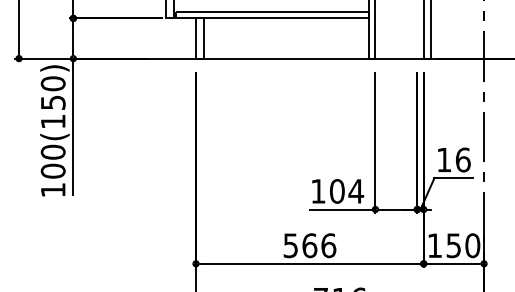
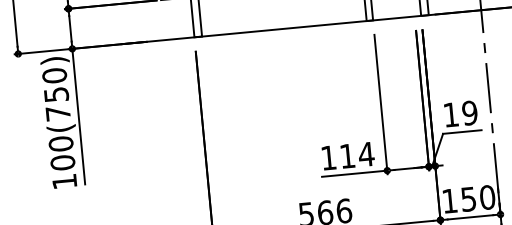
text: (53, 121) -> (58, 113), 100(150) -> 100(750)
text: (462, 159) -> (469, 112), 16 -> 19
text: (337, 191) -> (347, 156), 104 -> 114

